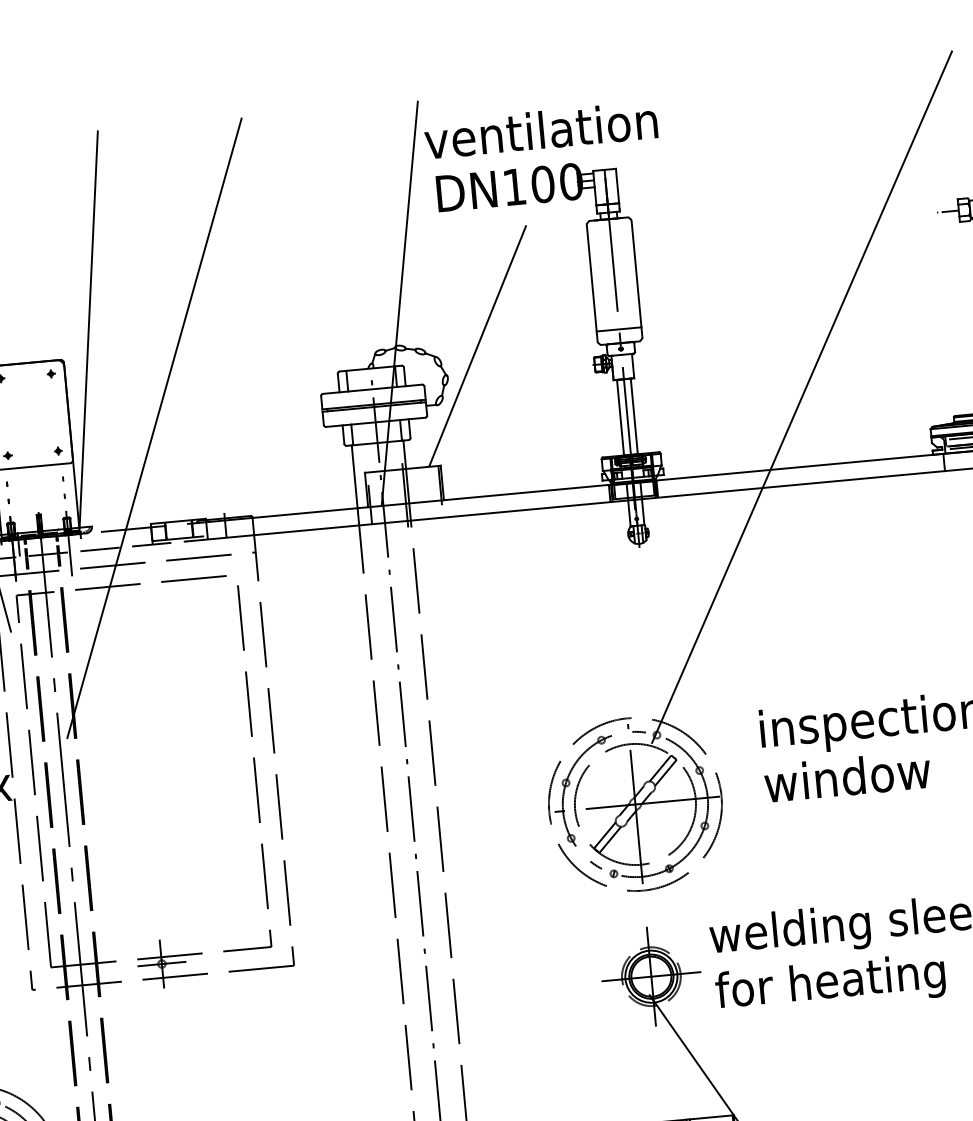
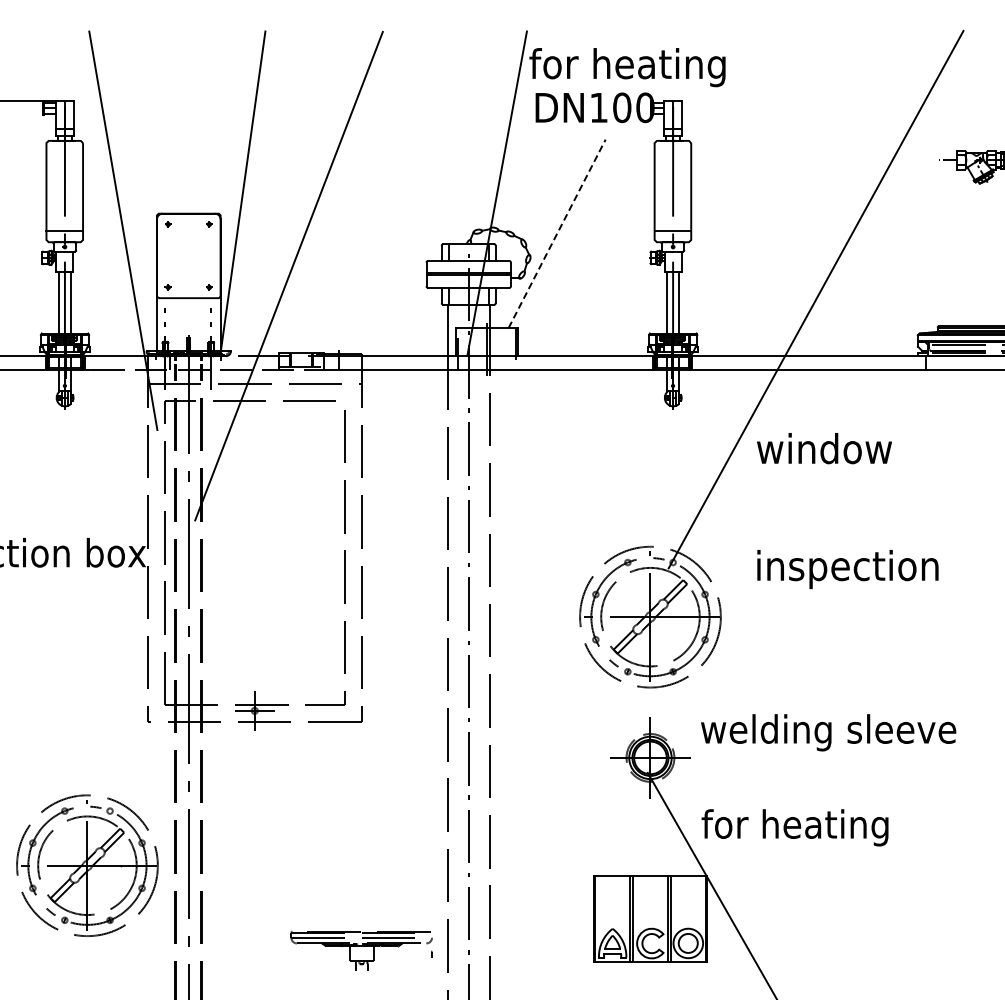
text: (544, 134) -> (627, 67), ventilation -> for heating
line: (478, 345) -> (557, 233), solid -> dashed
text: (847, 776) -> (824, 448), moved
text: (829, 984) -> (794, 827), moved

